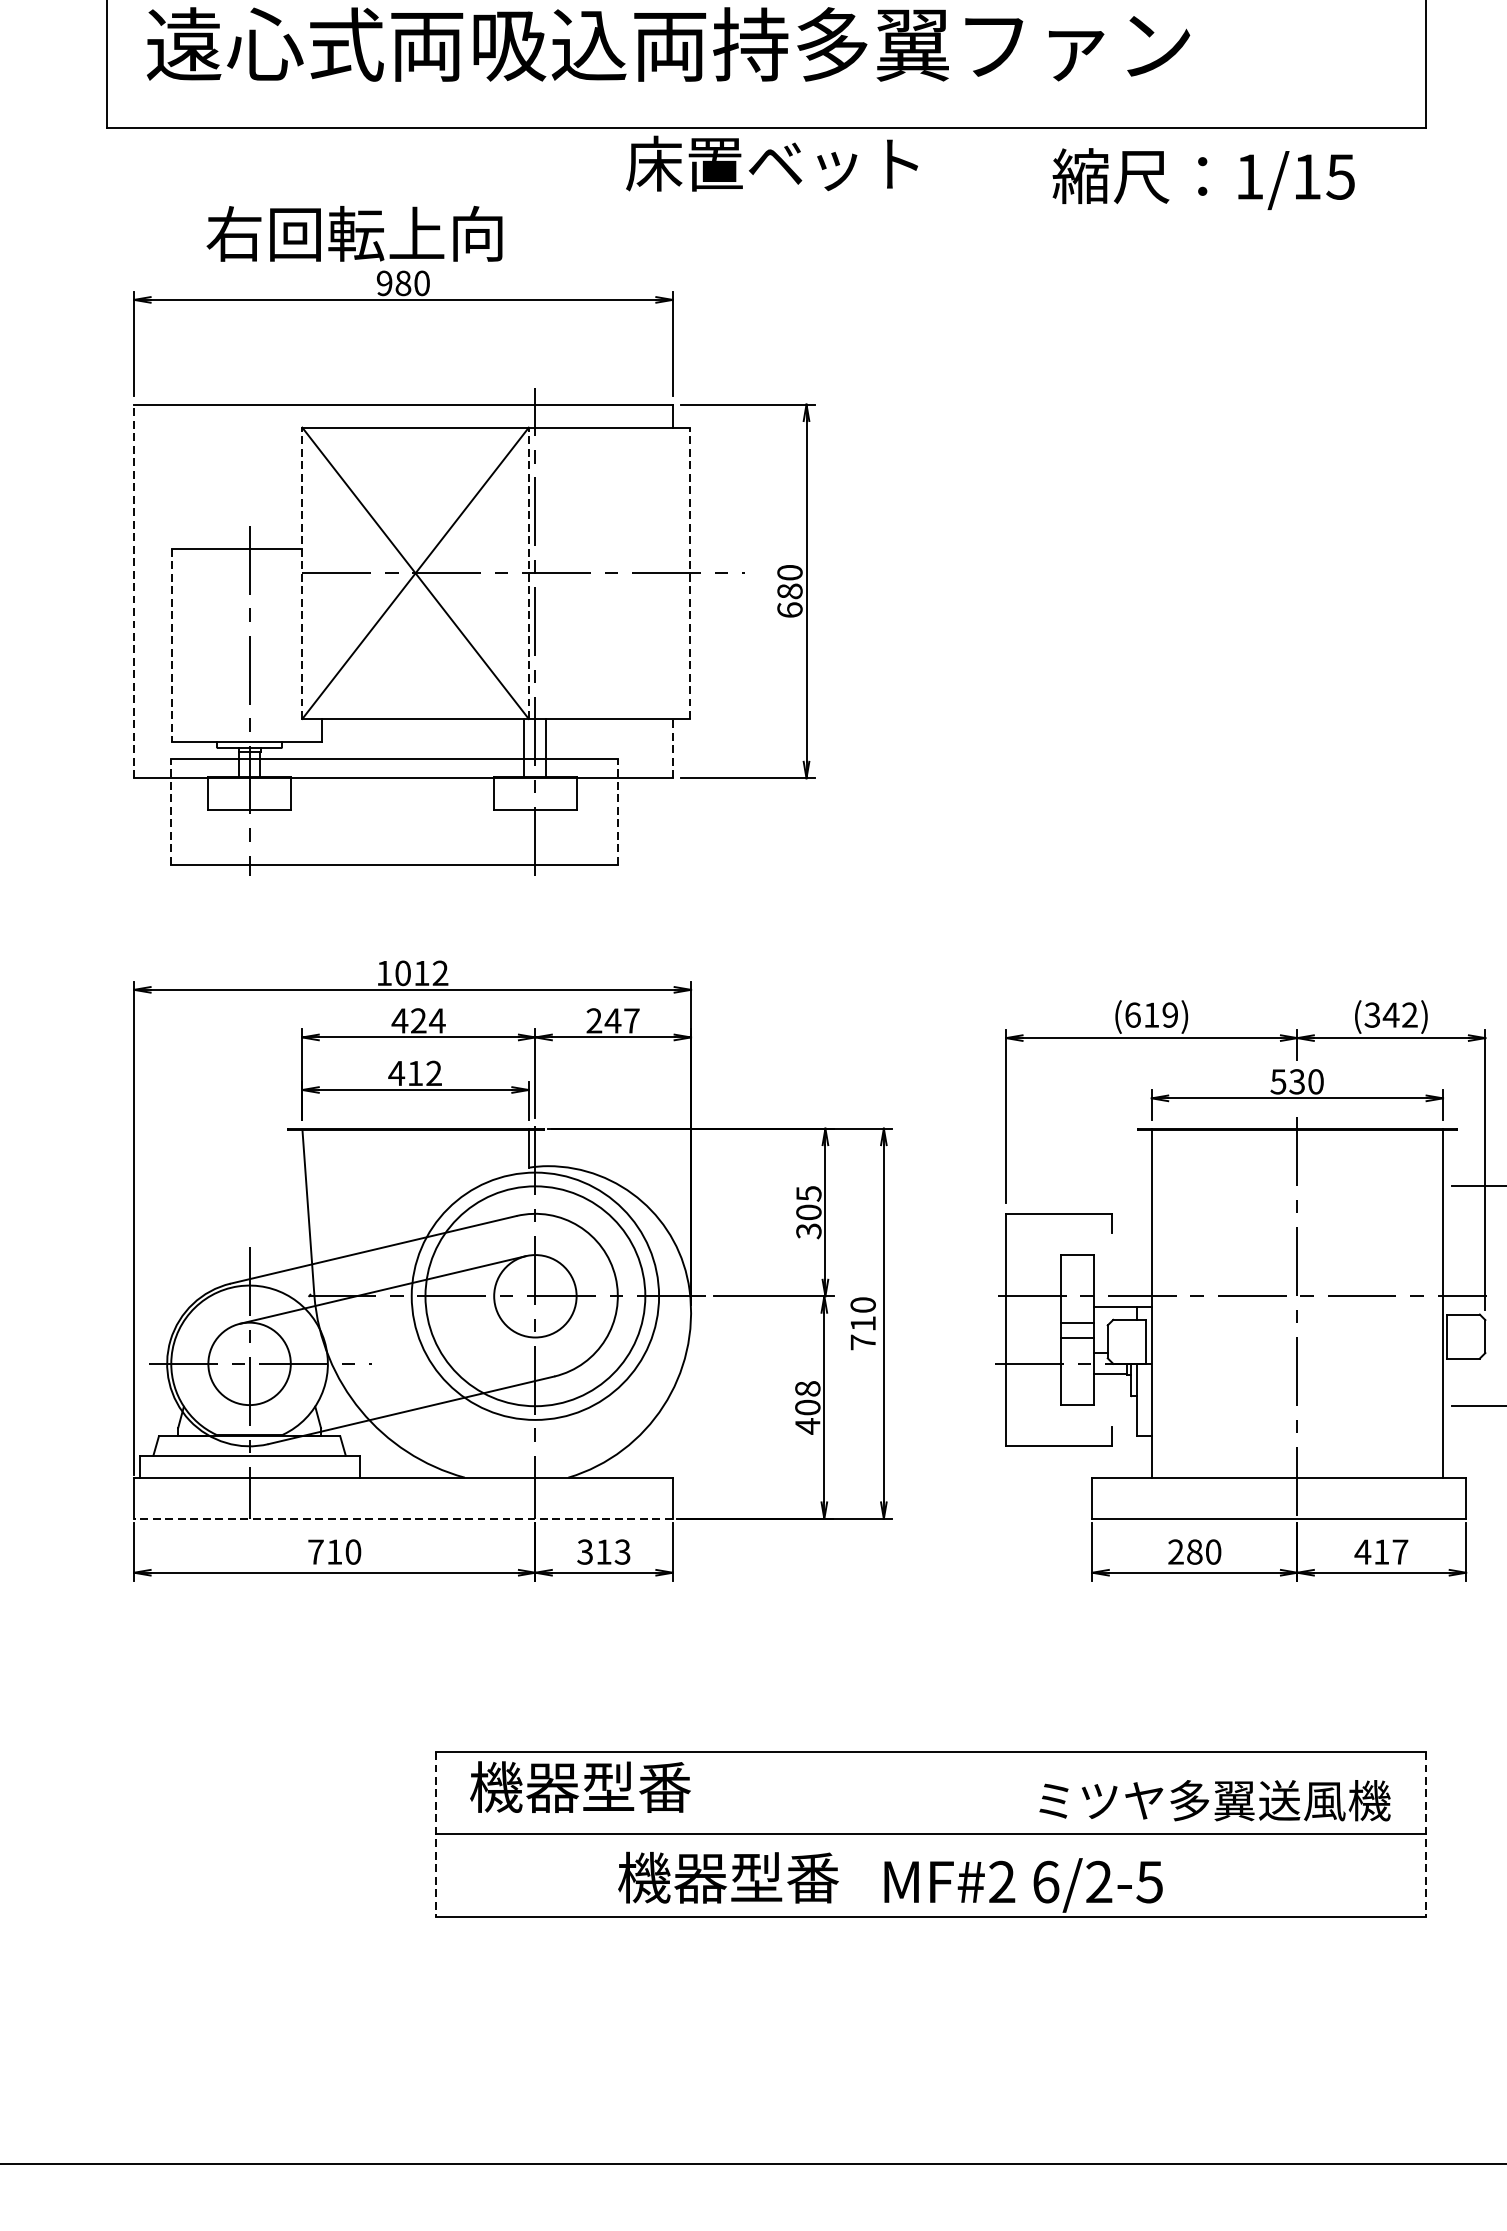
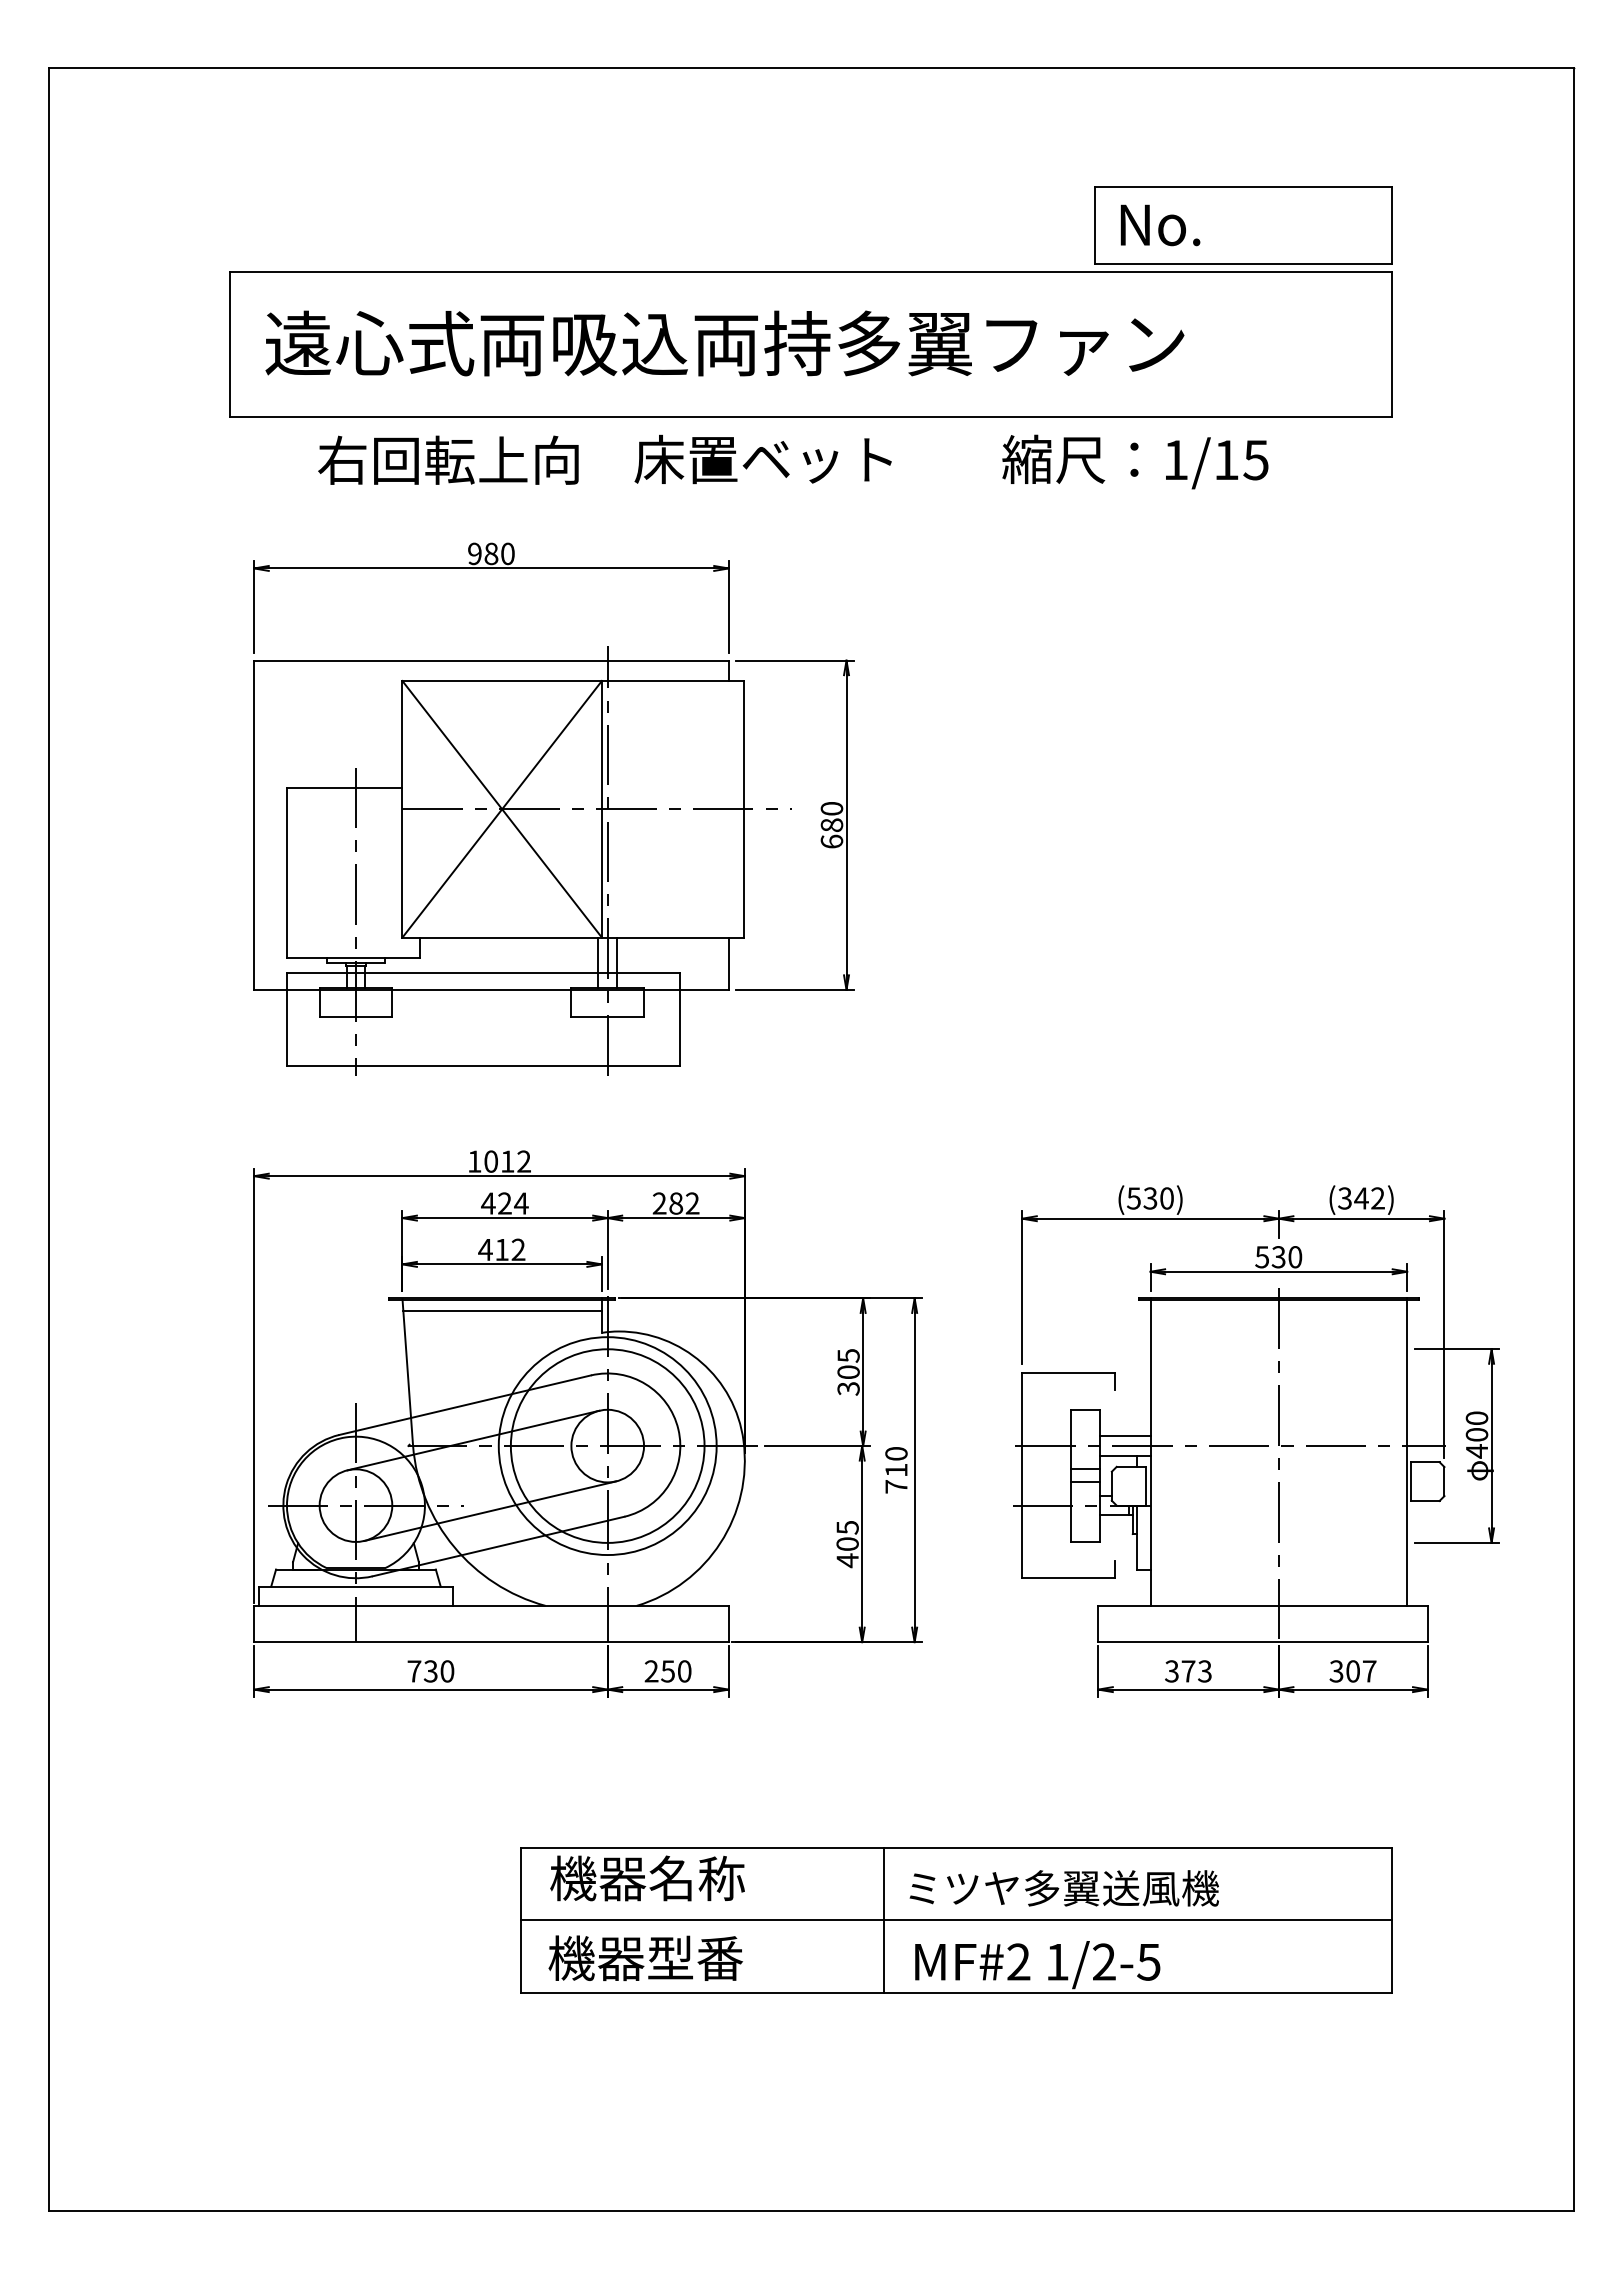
text: (771, 163) -> (762, 459), moved
text: (1203, 178) -> (1135, 461), moved
text: (354, 232) -> (448, 459), moved
line: (302, 572) -> (402, 808), dashed -> solid
line: (528, 572) -> (601, 808), dashed -> solid
line: (690, 572) -> (744, 808), dashed -> solid
line: (134, 591) -> (254, 825), dashed -> solid
line: (171, 646) -> (287, 873), dashed -> solid
line: (672, 748) -> (728, 963), dashed -> solid
line: (170, 810) -> (286, 1018), dashed -> solid
line: (618, 810) -> (680, 1018), dashed -> solid
text: (1151, 1015) -> (1150, 1198), (619) -> (530)
text: (621, 1020) -> (683, 1203), 247 -> 282
line: (415, 1142) -> (502, 1310), added
line: (1122, 1285) -> (1124, 1436), added
line: (402, 1369) -> (490, 1510), added
text: (807, 1388) -> (847, 1527), 408 -> 405
line: (403, 1519) -> (491, 1642), dashed -> solid
text: (334, 1552) -> (430, 1671), 710 -> 730
text: (603, 1552) -> (667, 1671), 313 -> 250
text: (1194, 1552) -> (1188, 1671), 280 -> 373
text: (1371, 1552) -> (1344, 1671), 417 -> 307
text: (636, 1787) -> (696, 1878), 機器型番 -> 機器名称
text: (1214, 1800) -> (1063, 1888), moved
line: (848, 1833) -> (883, 1919), added
line: (436, 1834) -> (520, 1920), dashed -> solid
line: (1425, 1834) -> (1391, 1920), dashed -> solid
text: (728, 1876) -> (645, 1957), moved
text: (1046, 1881) -> (1057, 1961), 6/2-5 -> 1/2-5

